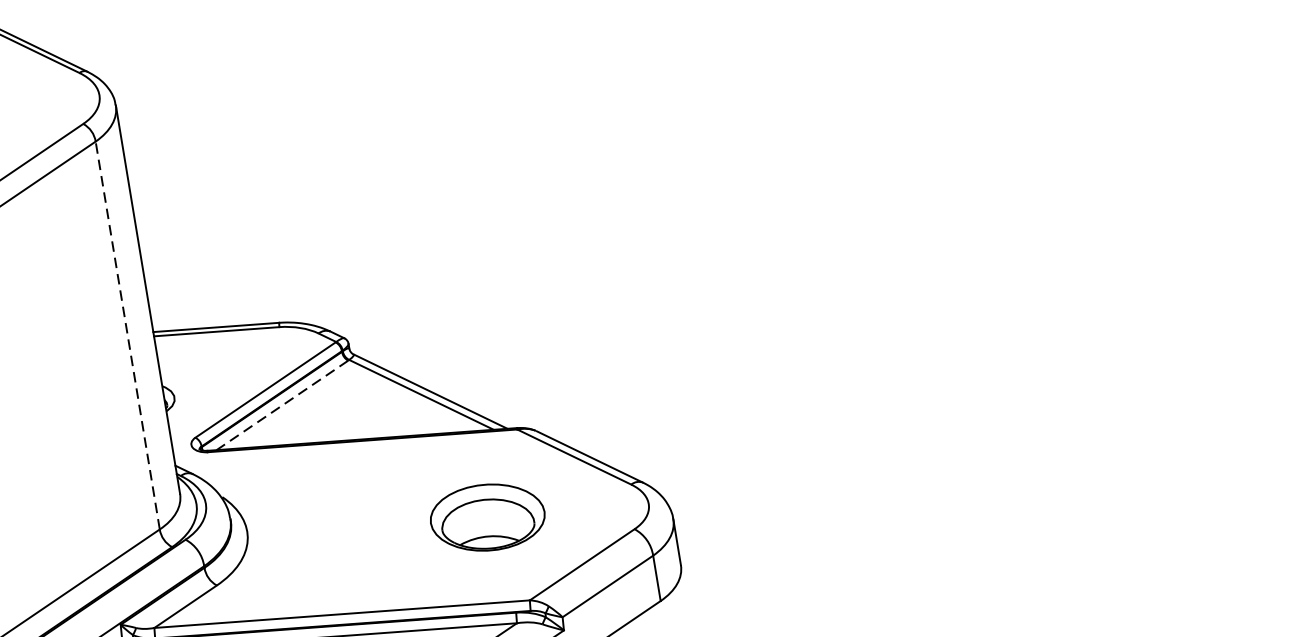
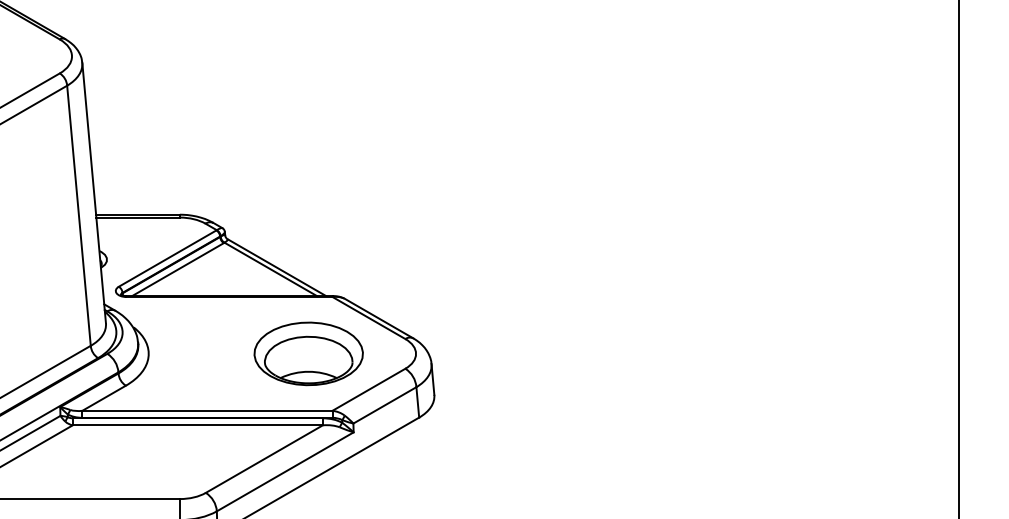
line: (126, 335) -> (78, 215), dashed -> solid
line: (283, 405) -> (178, 269), dashed -> solid
part: (487, 516) -> (308, 353), size x1.43

